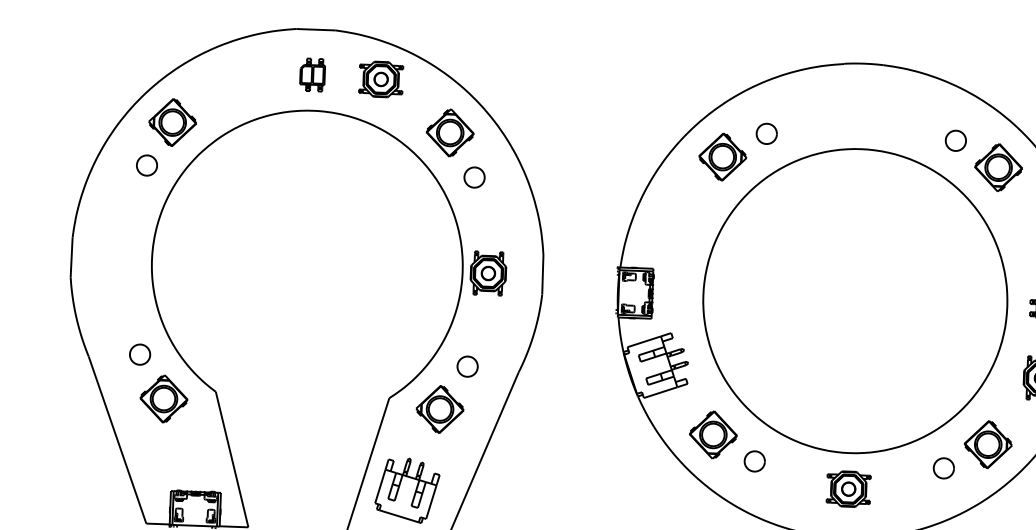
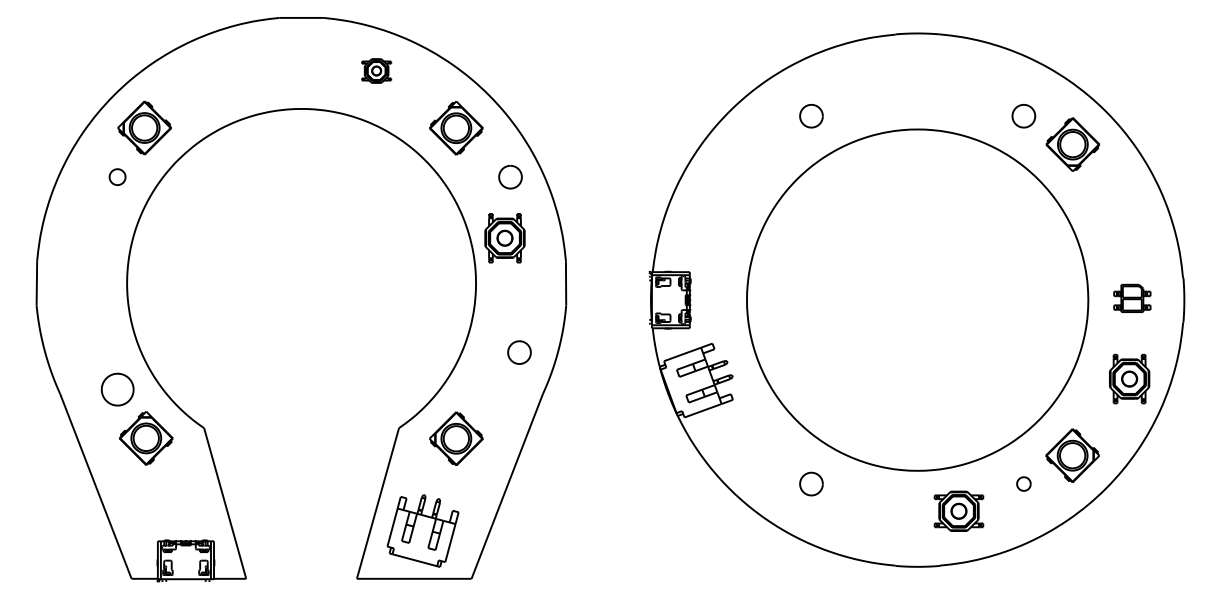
part: (312, 74) -> (299, 68), removed
part: (380, 78) -> (376, 70), size x0.6
part: (722, 156) -> (762, 143), removed
part: (146, 164) -> (117, 176), size x0.7
part: (474, 176) -> (510, 176), moved
part: (487, 273) -> (504, 238), moved
part: (139, 354) -> (117, 389), size x1.4
part: (467, 366) -> (519, 352), moved
part: (713, 434) -> (763, 455), removed
part: (943, 467) -> (1023, 483), size x0.6
part: (848, 488) -> (958, 510), moved

